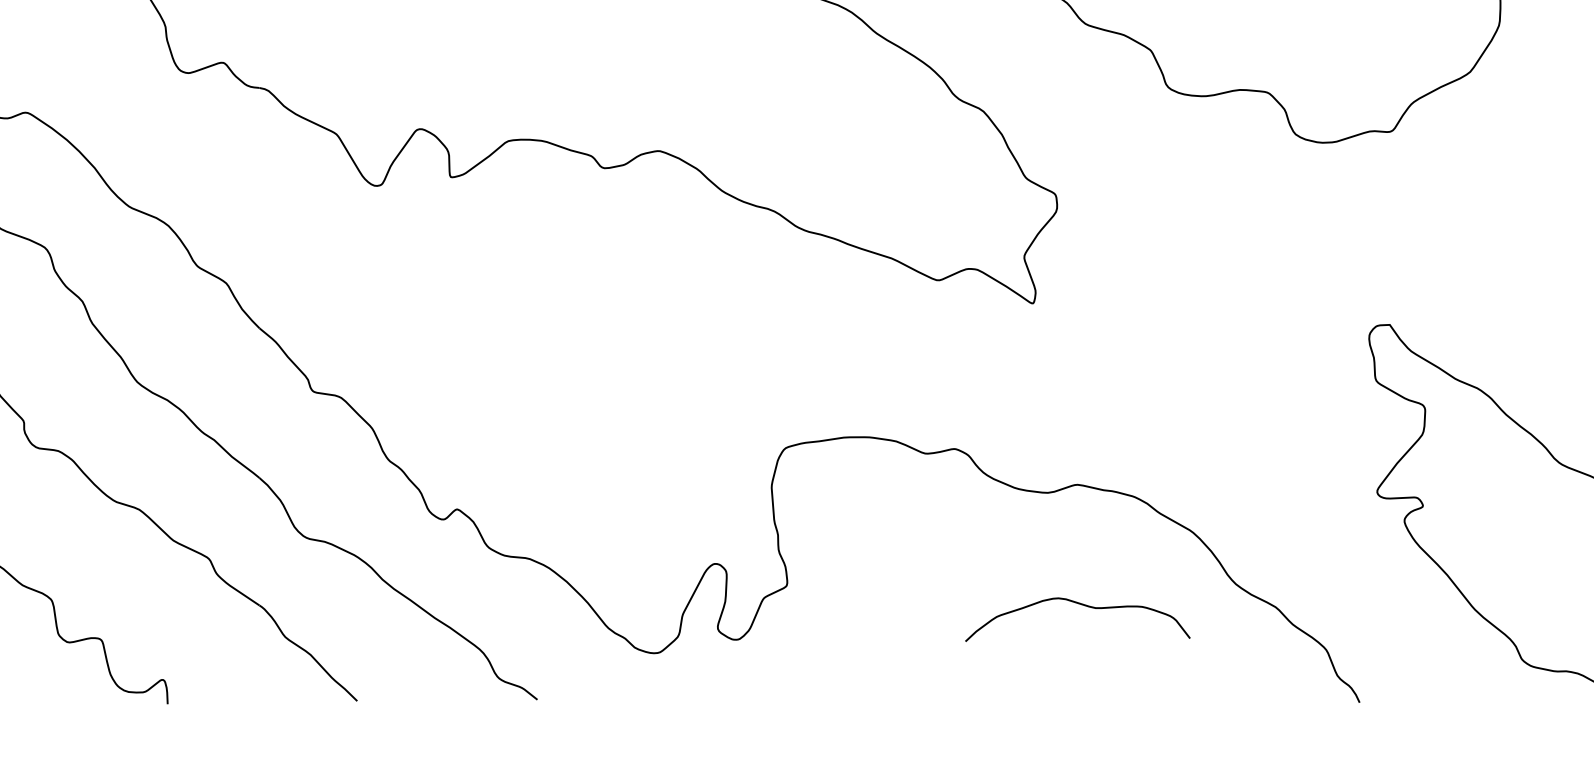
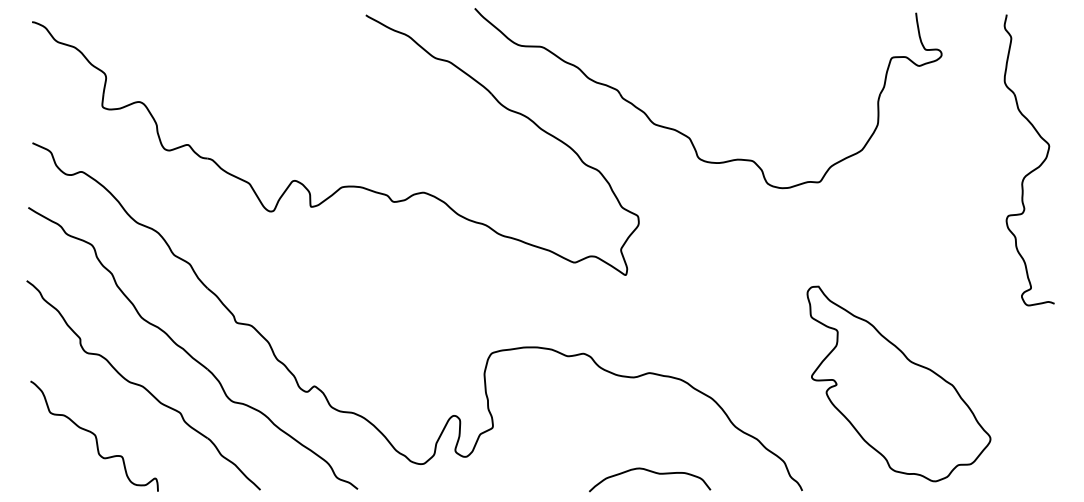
curve: (1078, 605) -> (650, 472), moved

